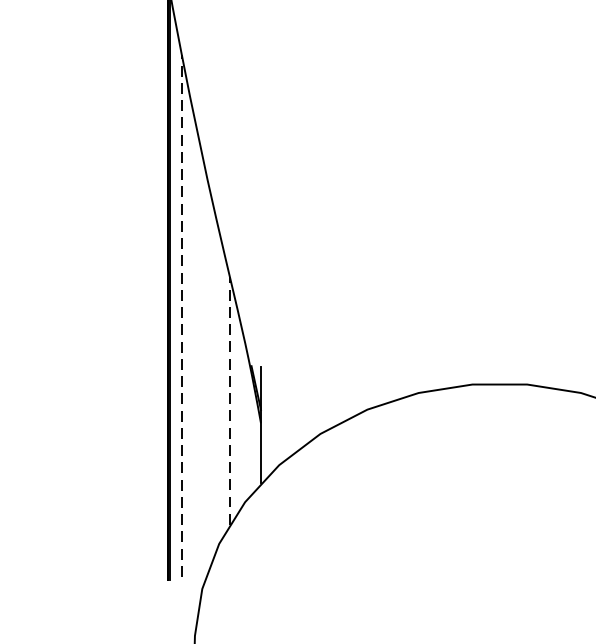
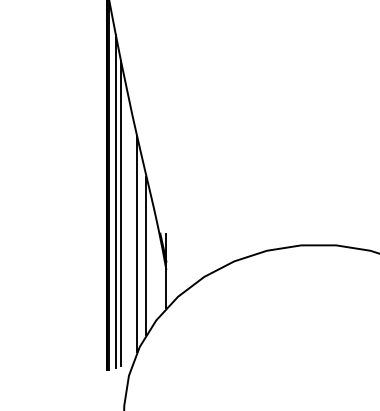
line: (181, 315) -> (115, 201), dashed -> solid
line: (190, 334) -> (121, 213), added
line: (215, 383) -> (137, 244), added
line: (229, 400) -> (146, 255), dashed -> solid

